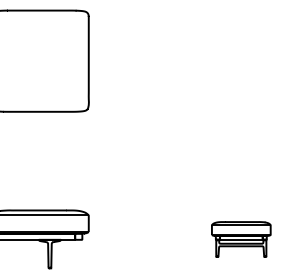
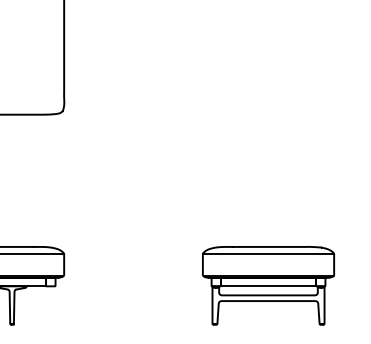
part: (241, 239) -> (268, 285), size x1.67

